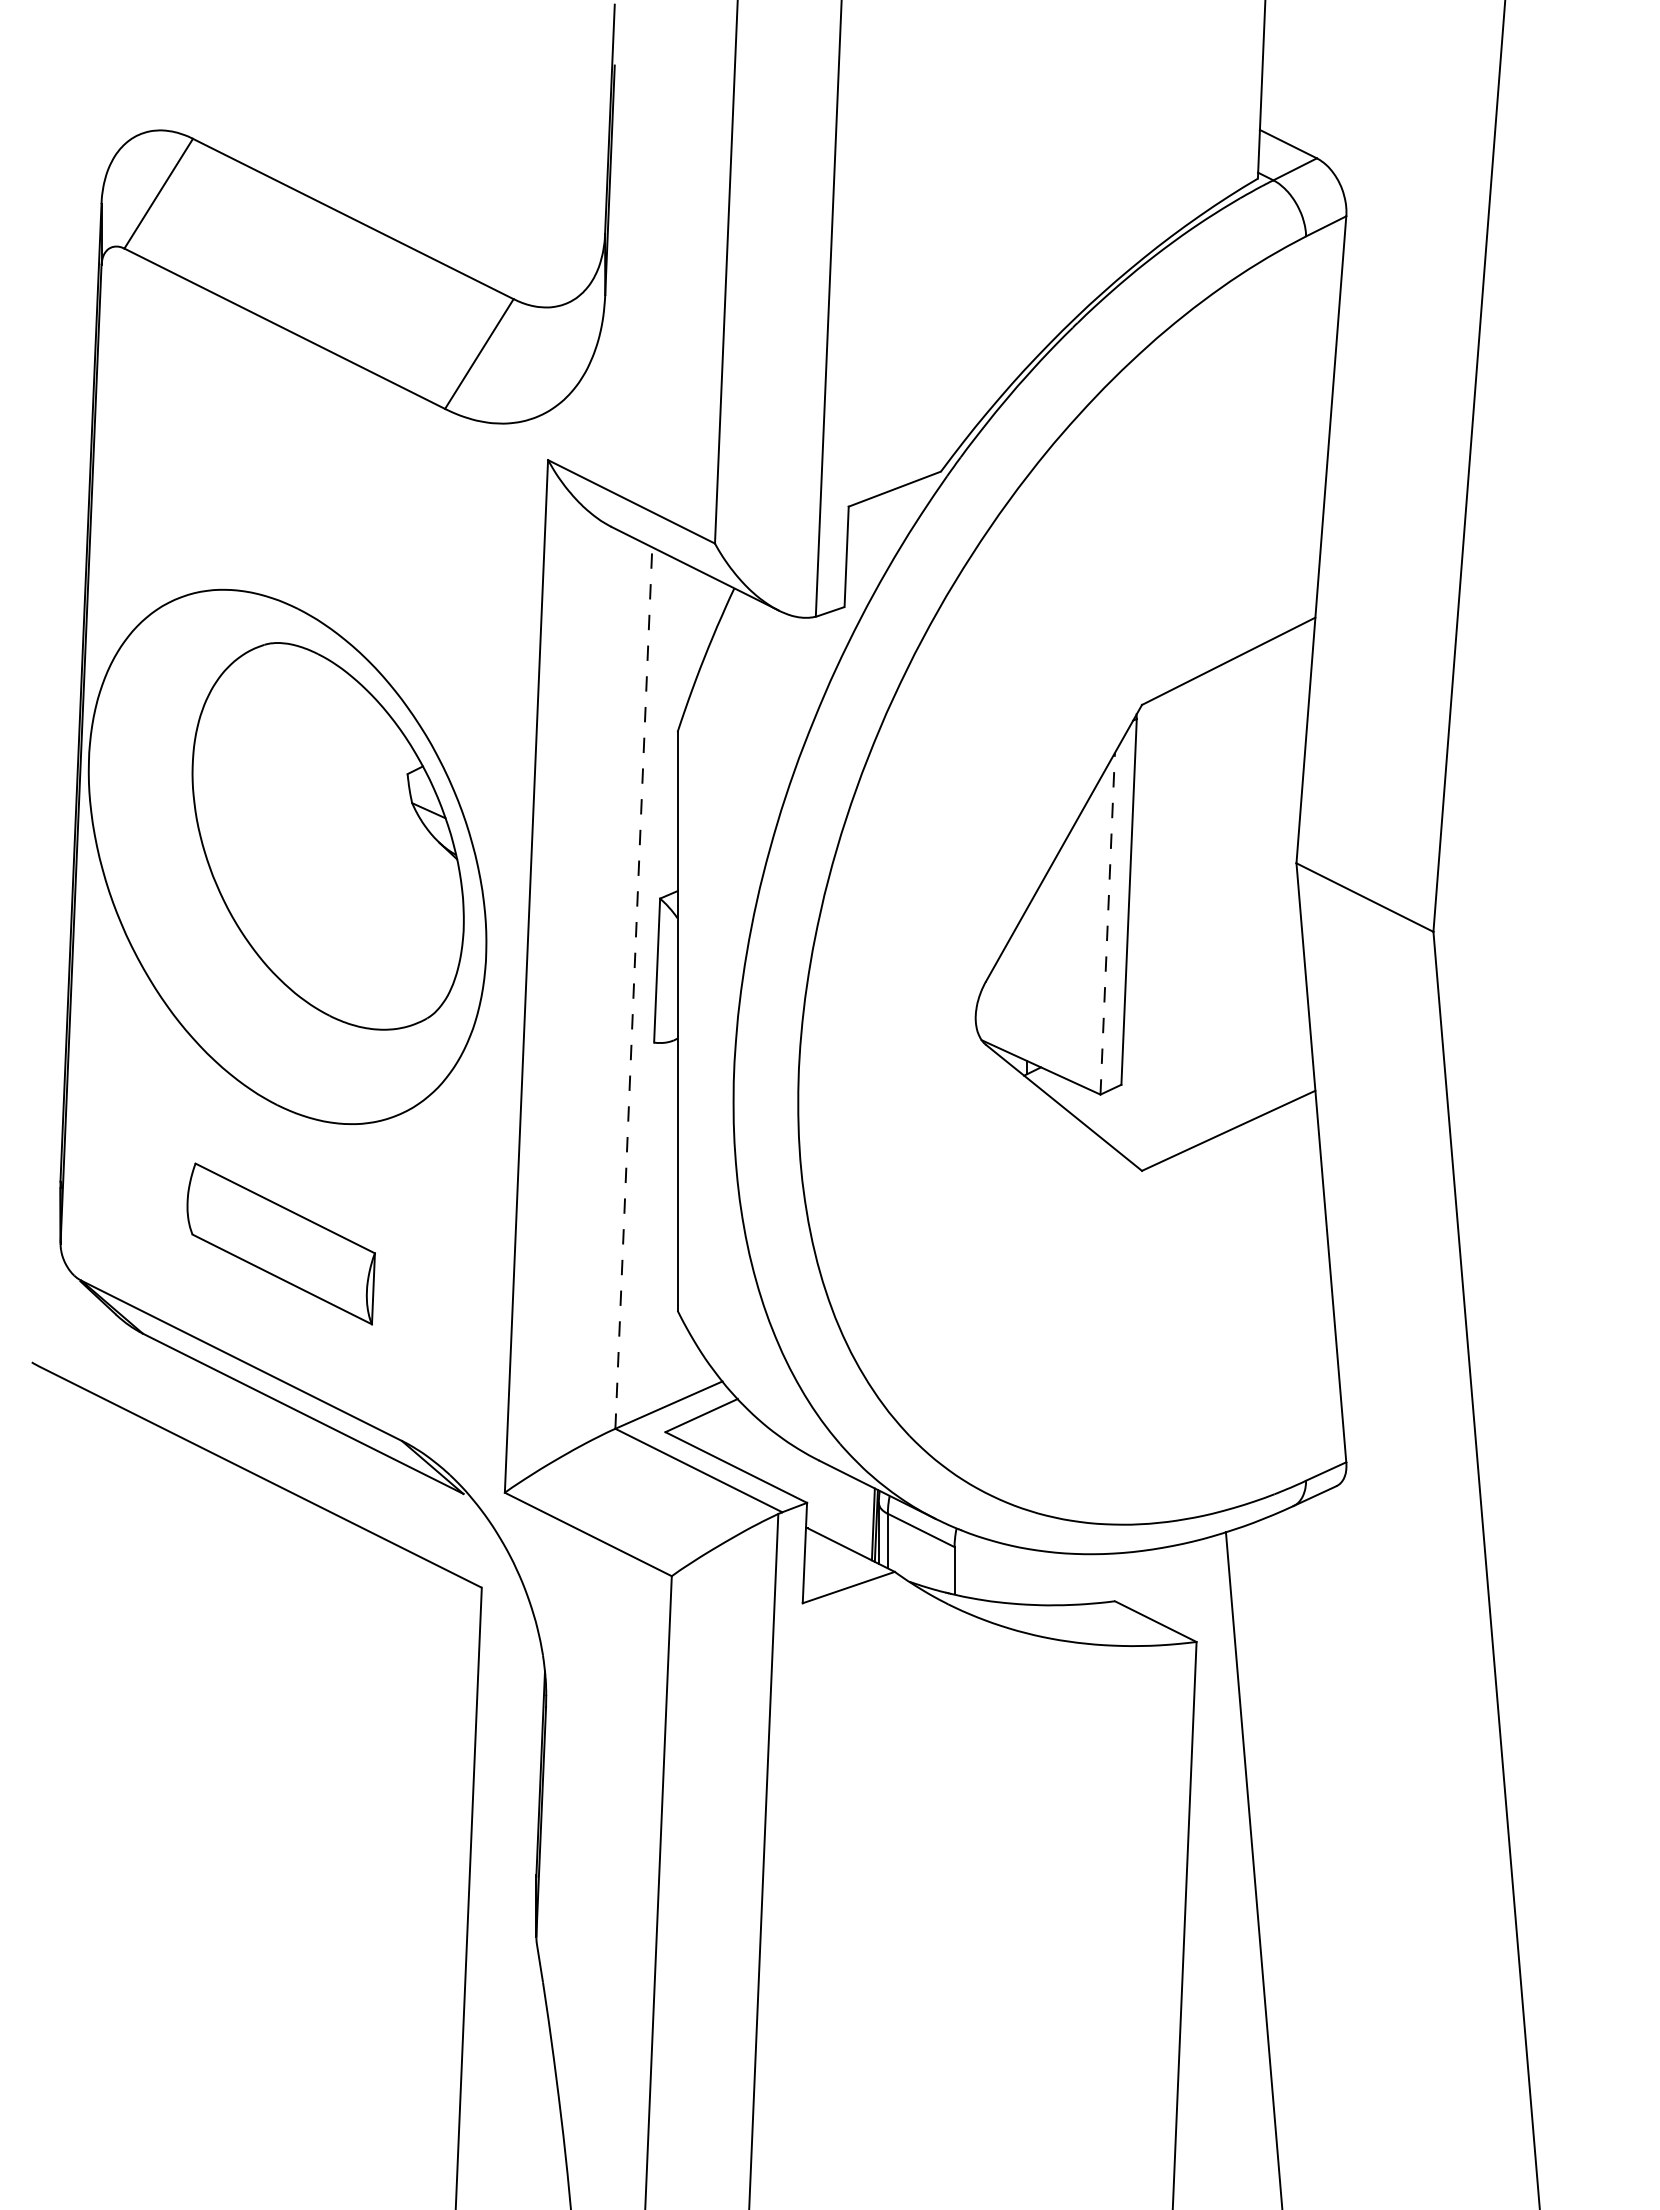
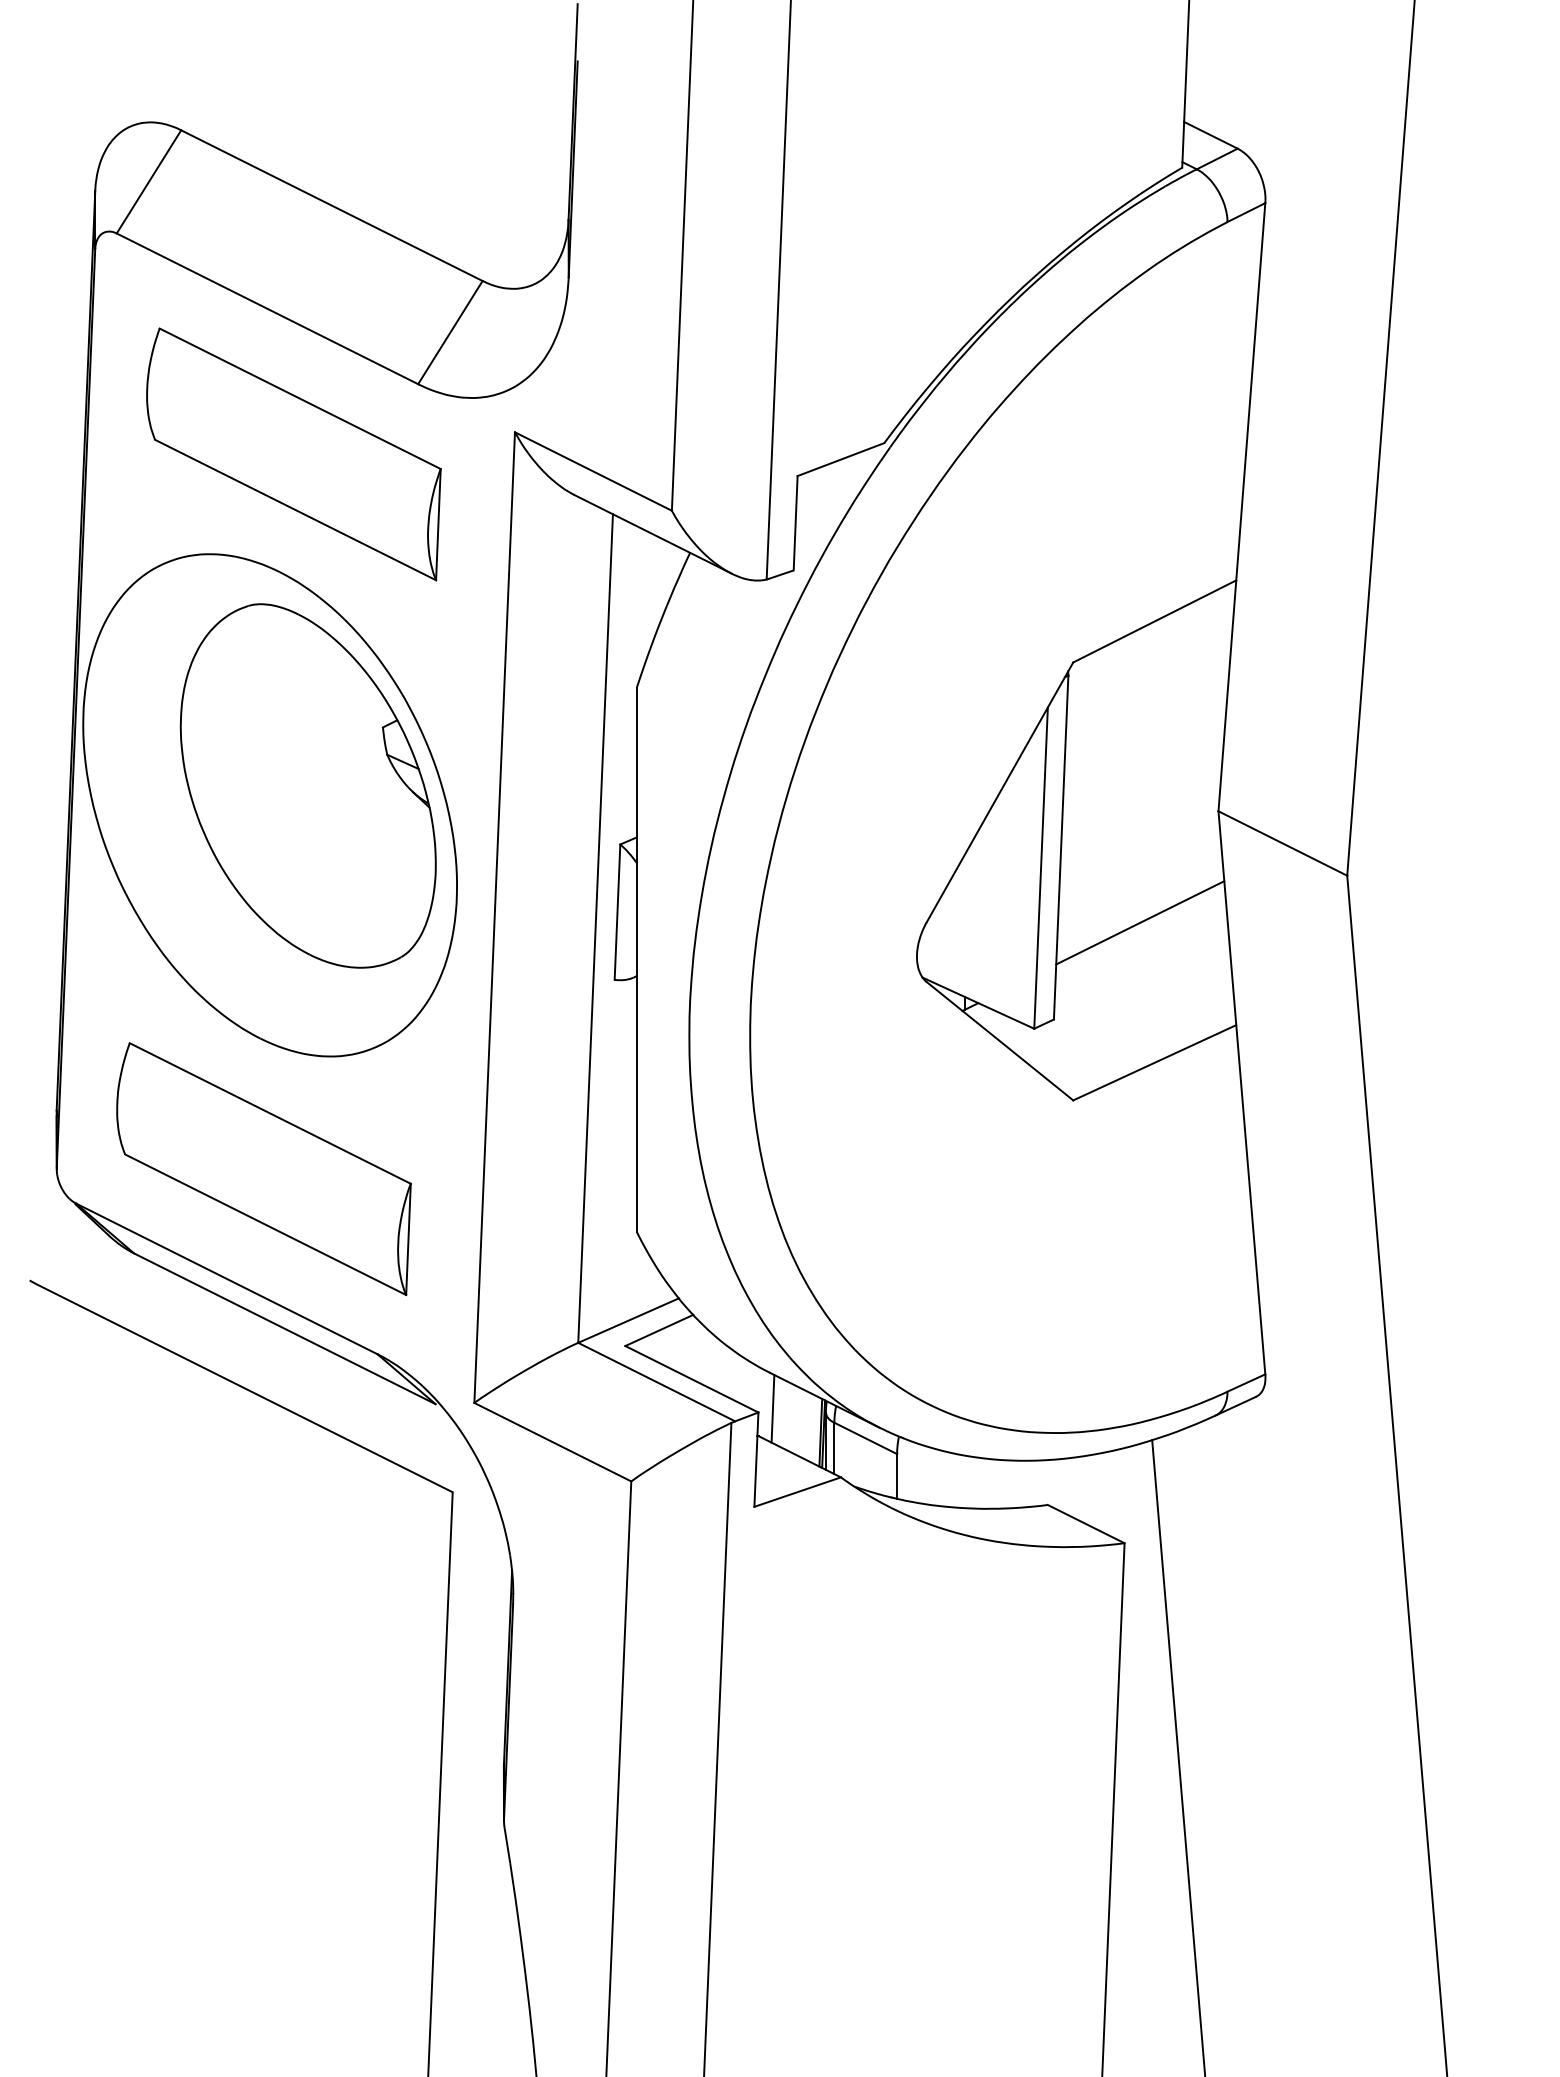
part: (312, 483) -> (293, 454), added
line: (1107, 923) -> (1040, 867), dashed -> solid
line: (1212, 981) -> (1139, 922), added
line: (633, 987) -> (595, 928), dashed -> solid
part: (281, 1243) -> (264, 1168), size x1.67
line: (822, 1499) -> (772, 1409), added

